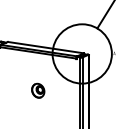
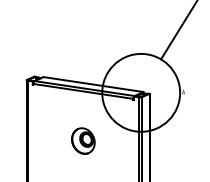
part: (38, 91) -> (83, 141), size x1.4

